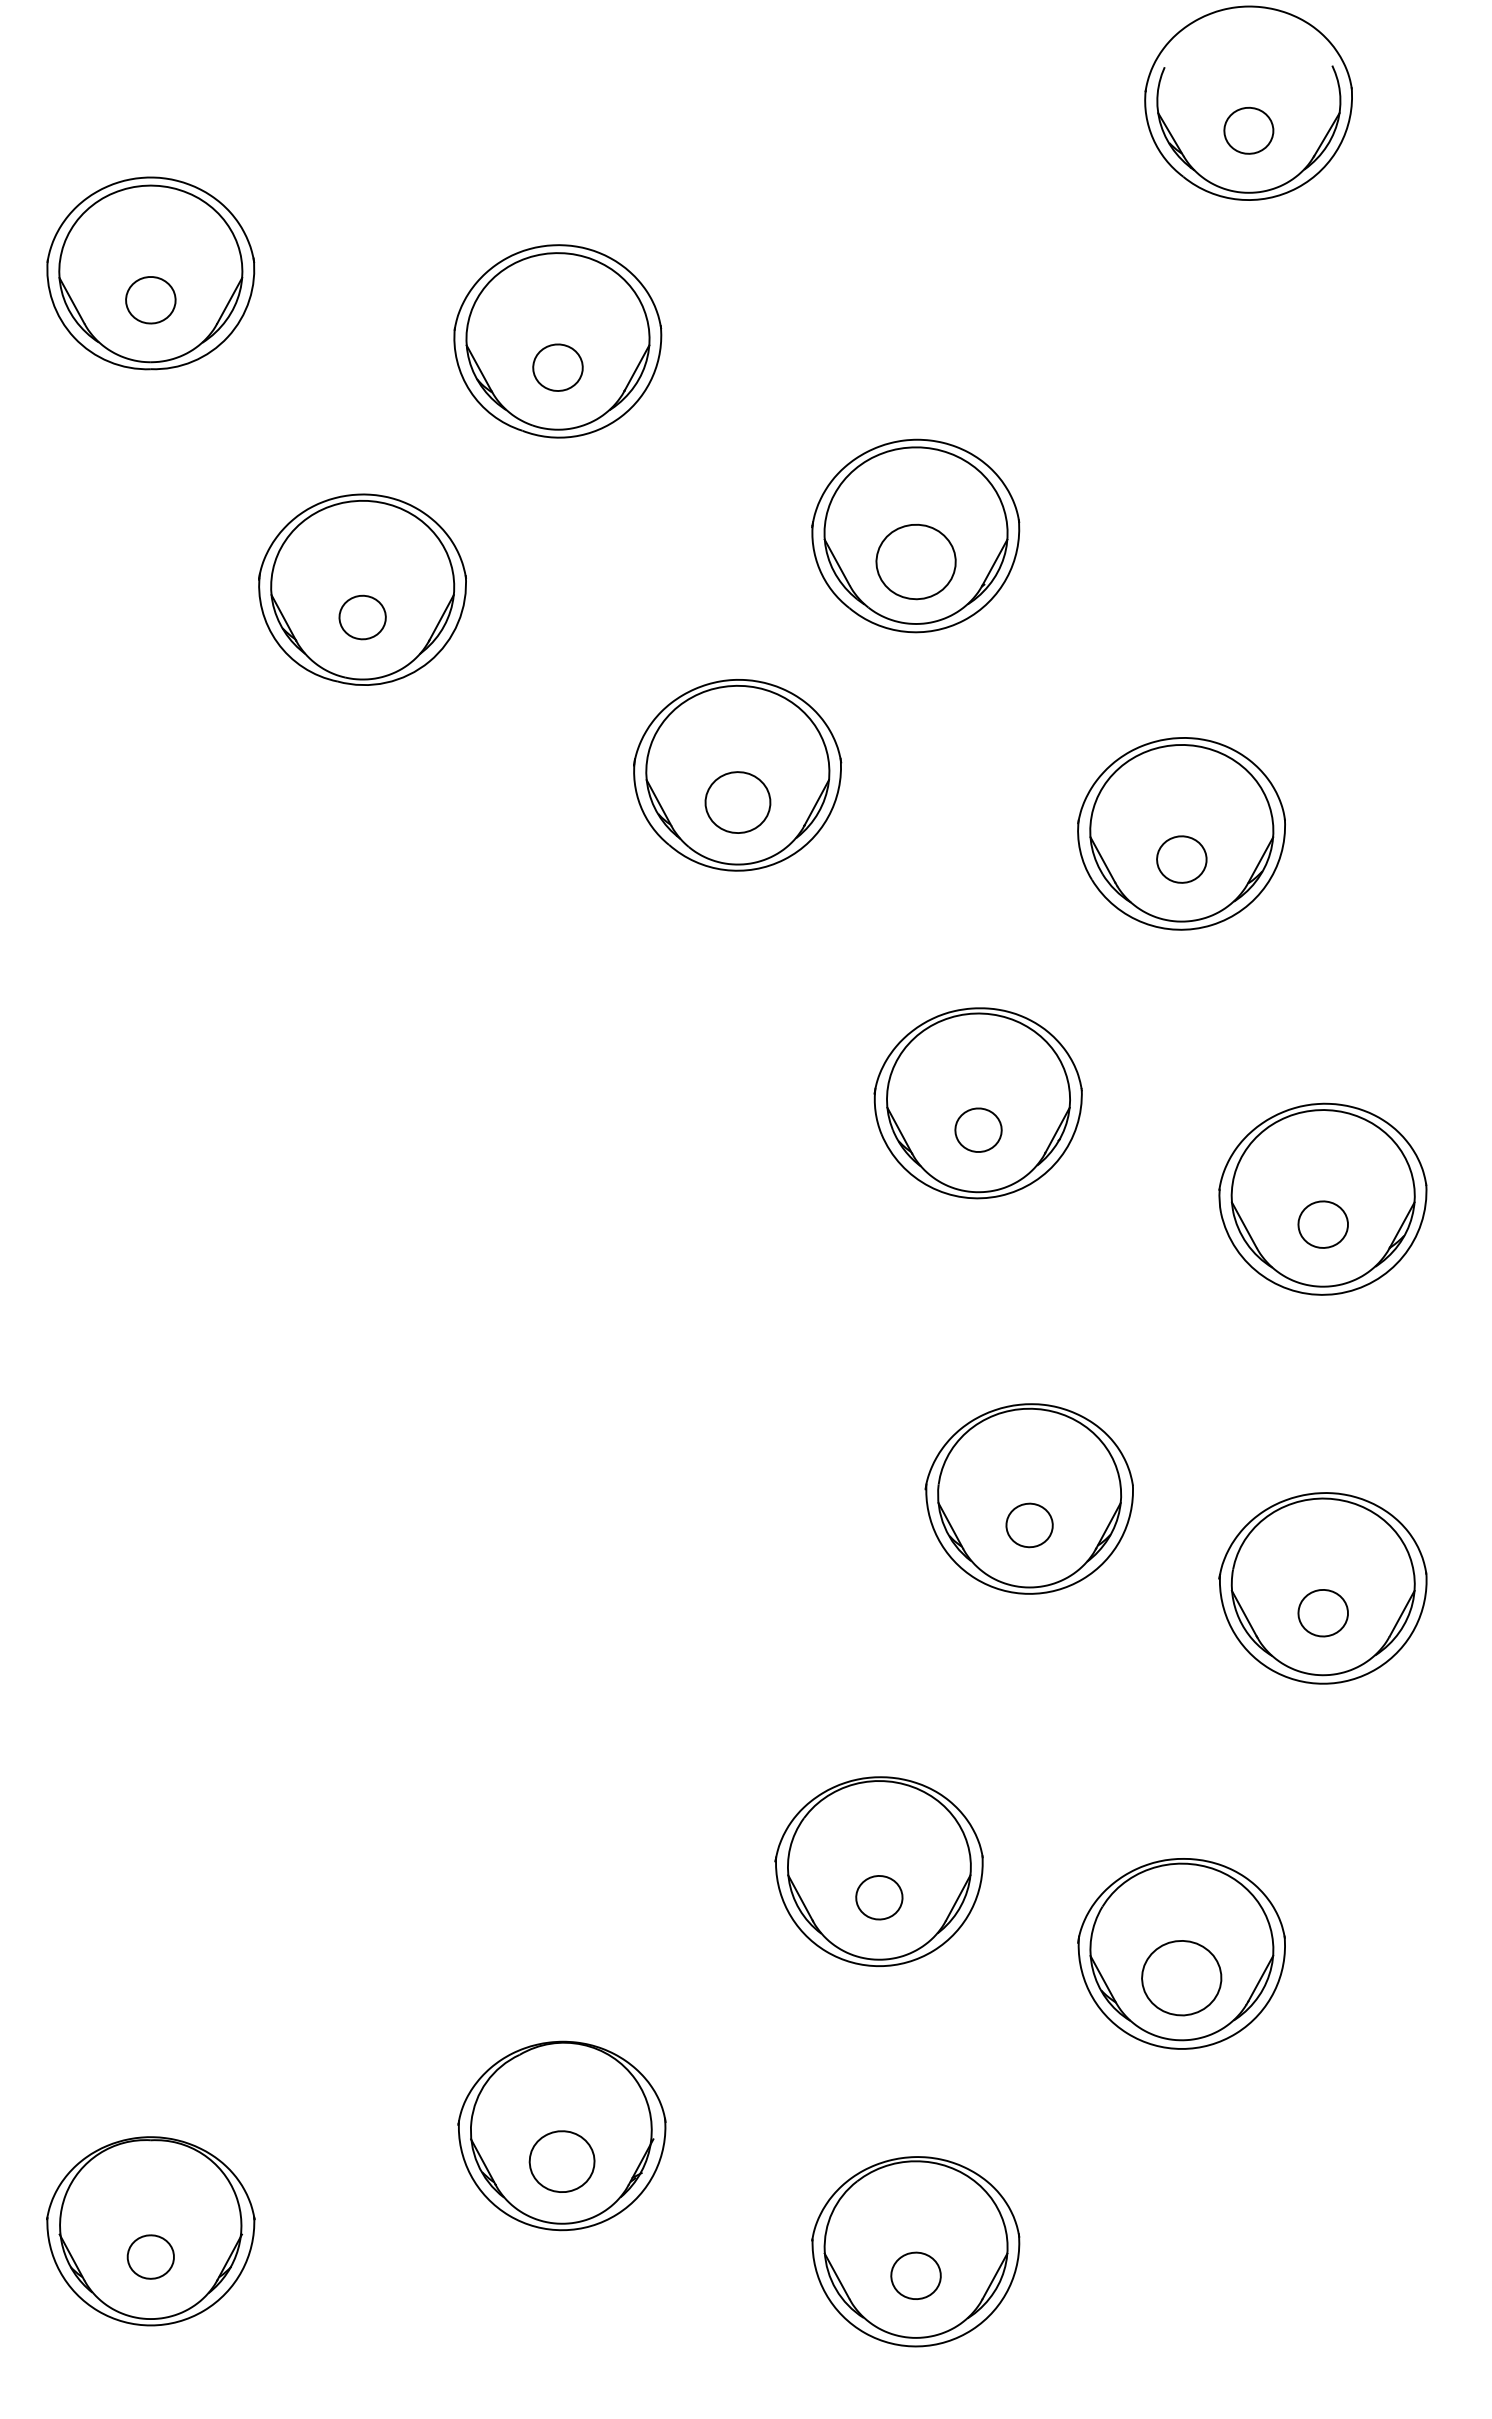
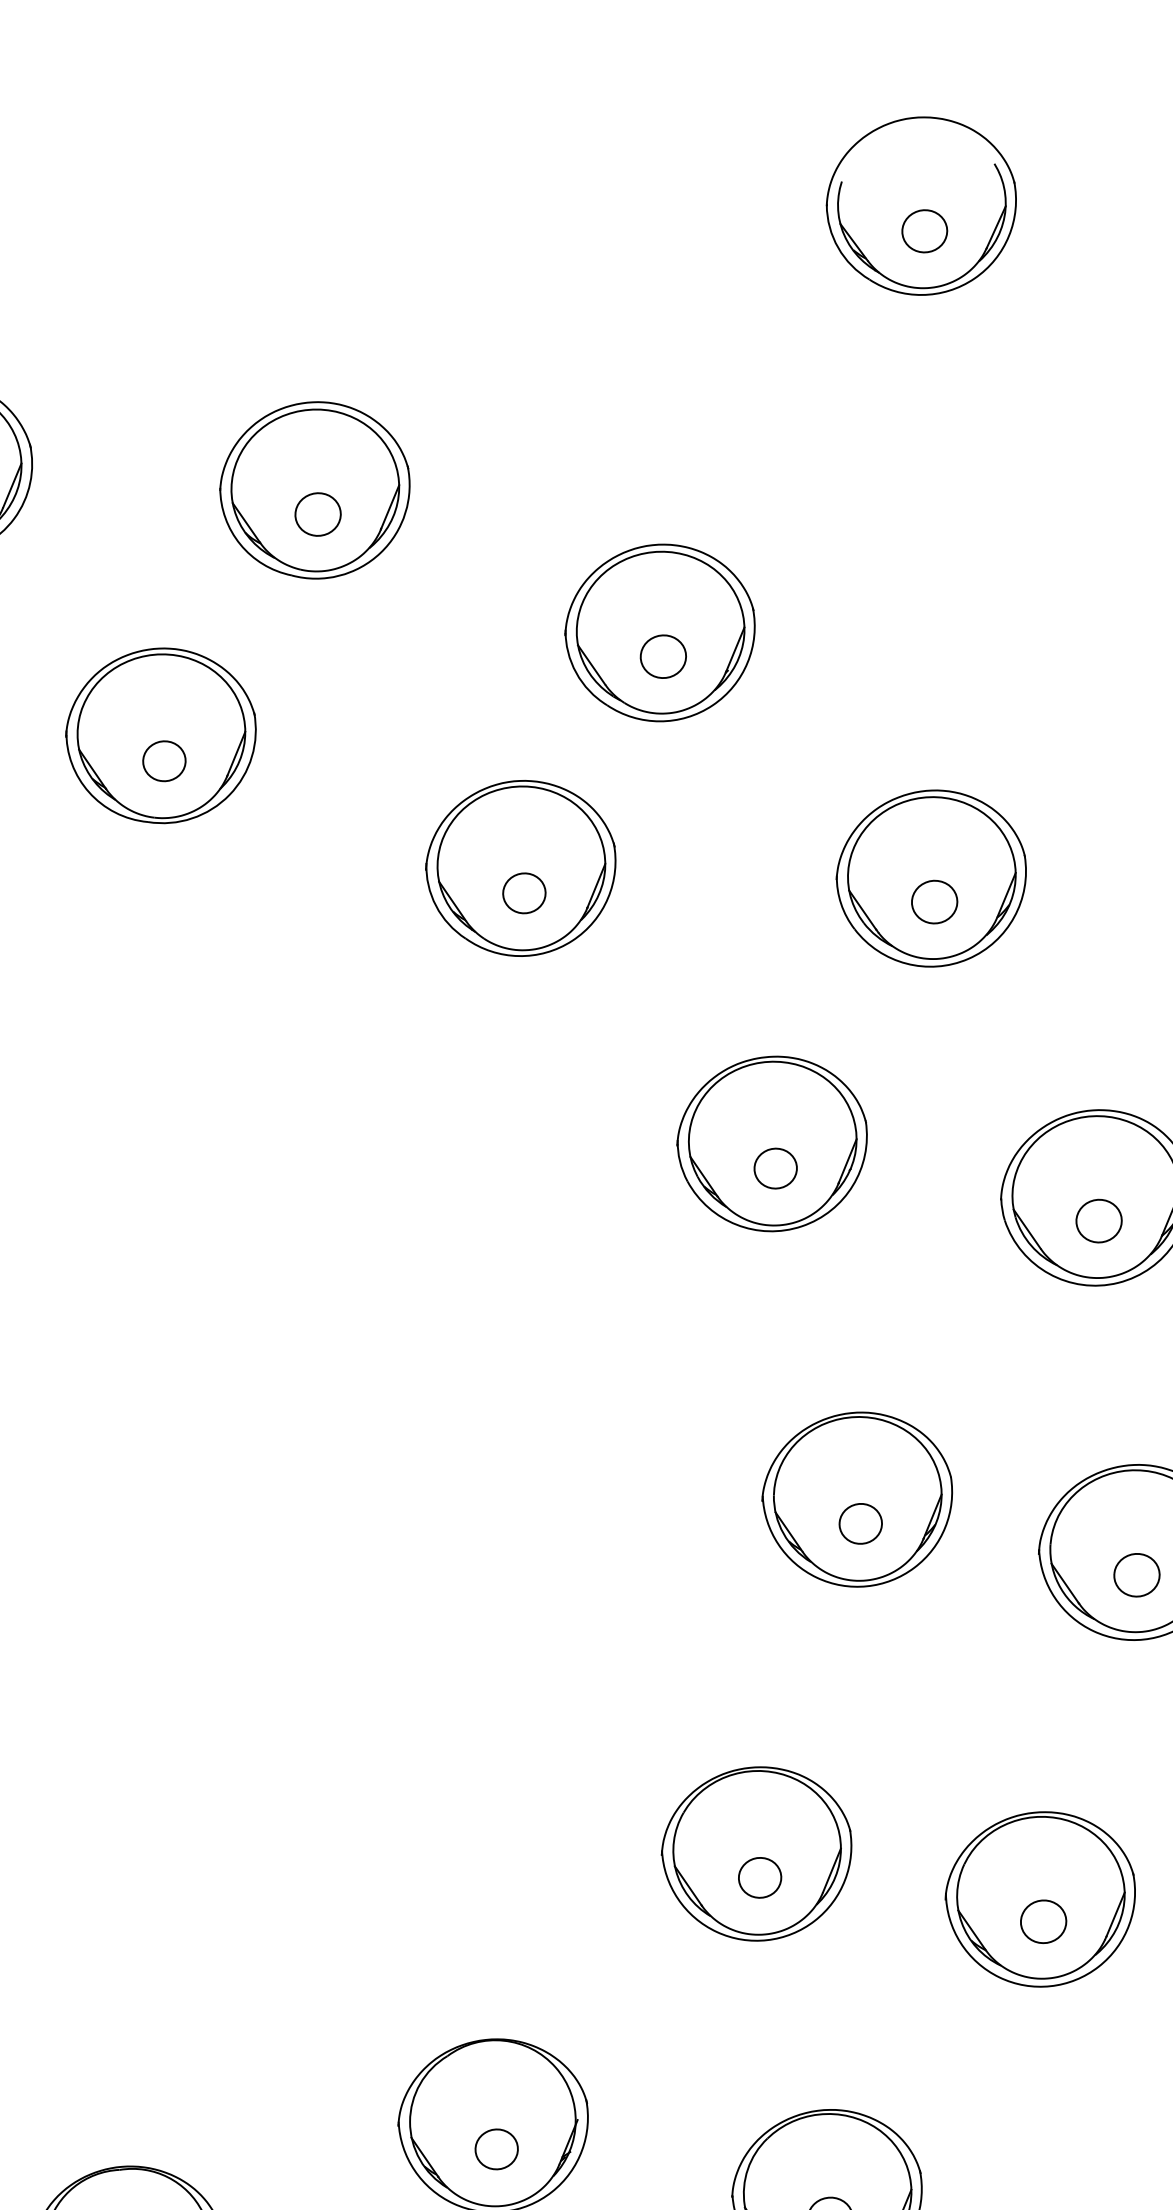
part: (915, 561) -> (662, 656), size x0.62
part: (737, 802) -> (524, 893), size x0.71
part: (1181, 1978) -> (1043, 1922), size x0.62
part: (562, 2161) -> (496, 2149), size x0.71

